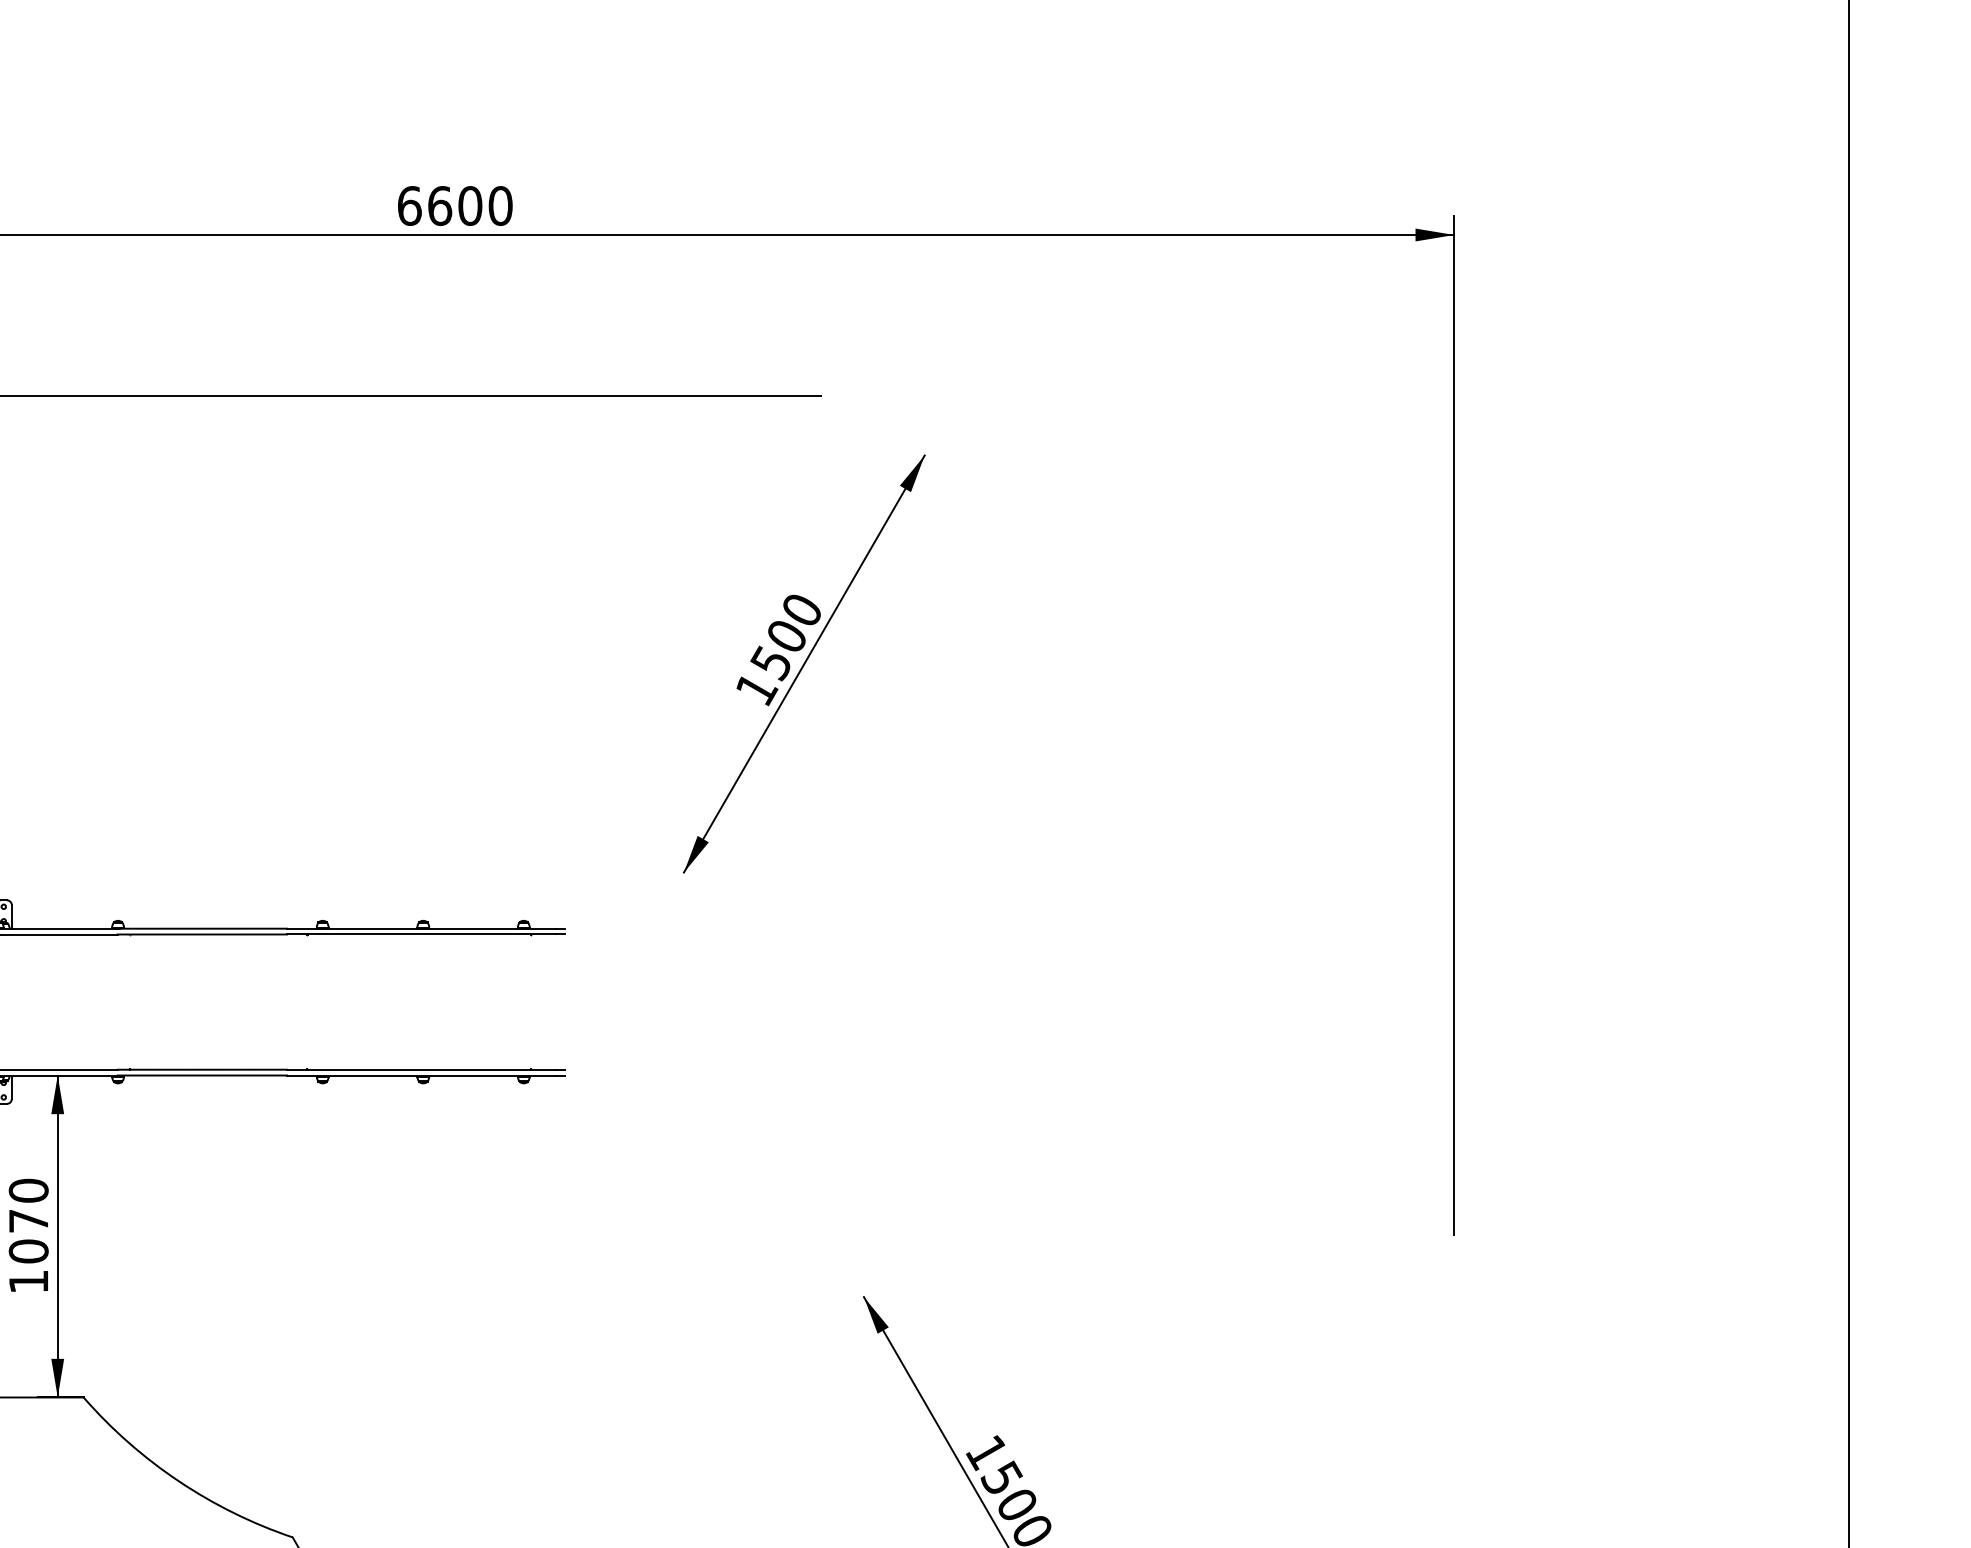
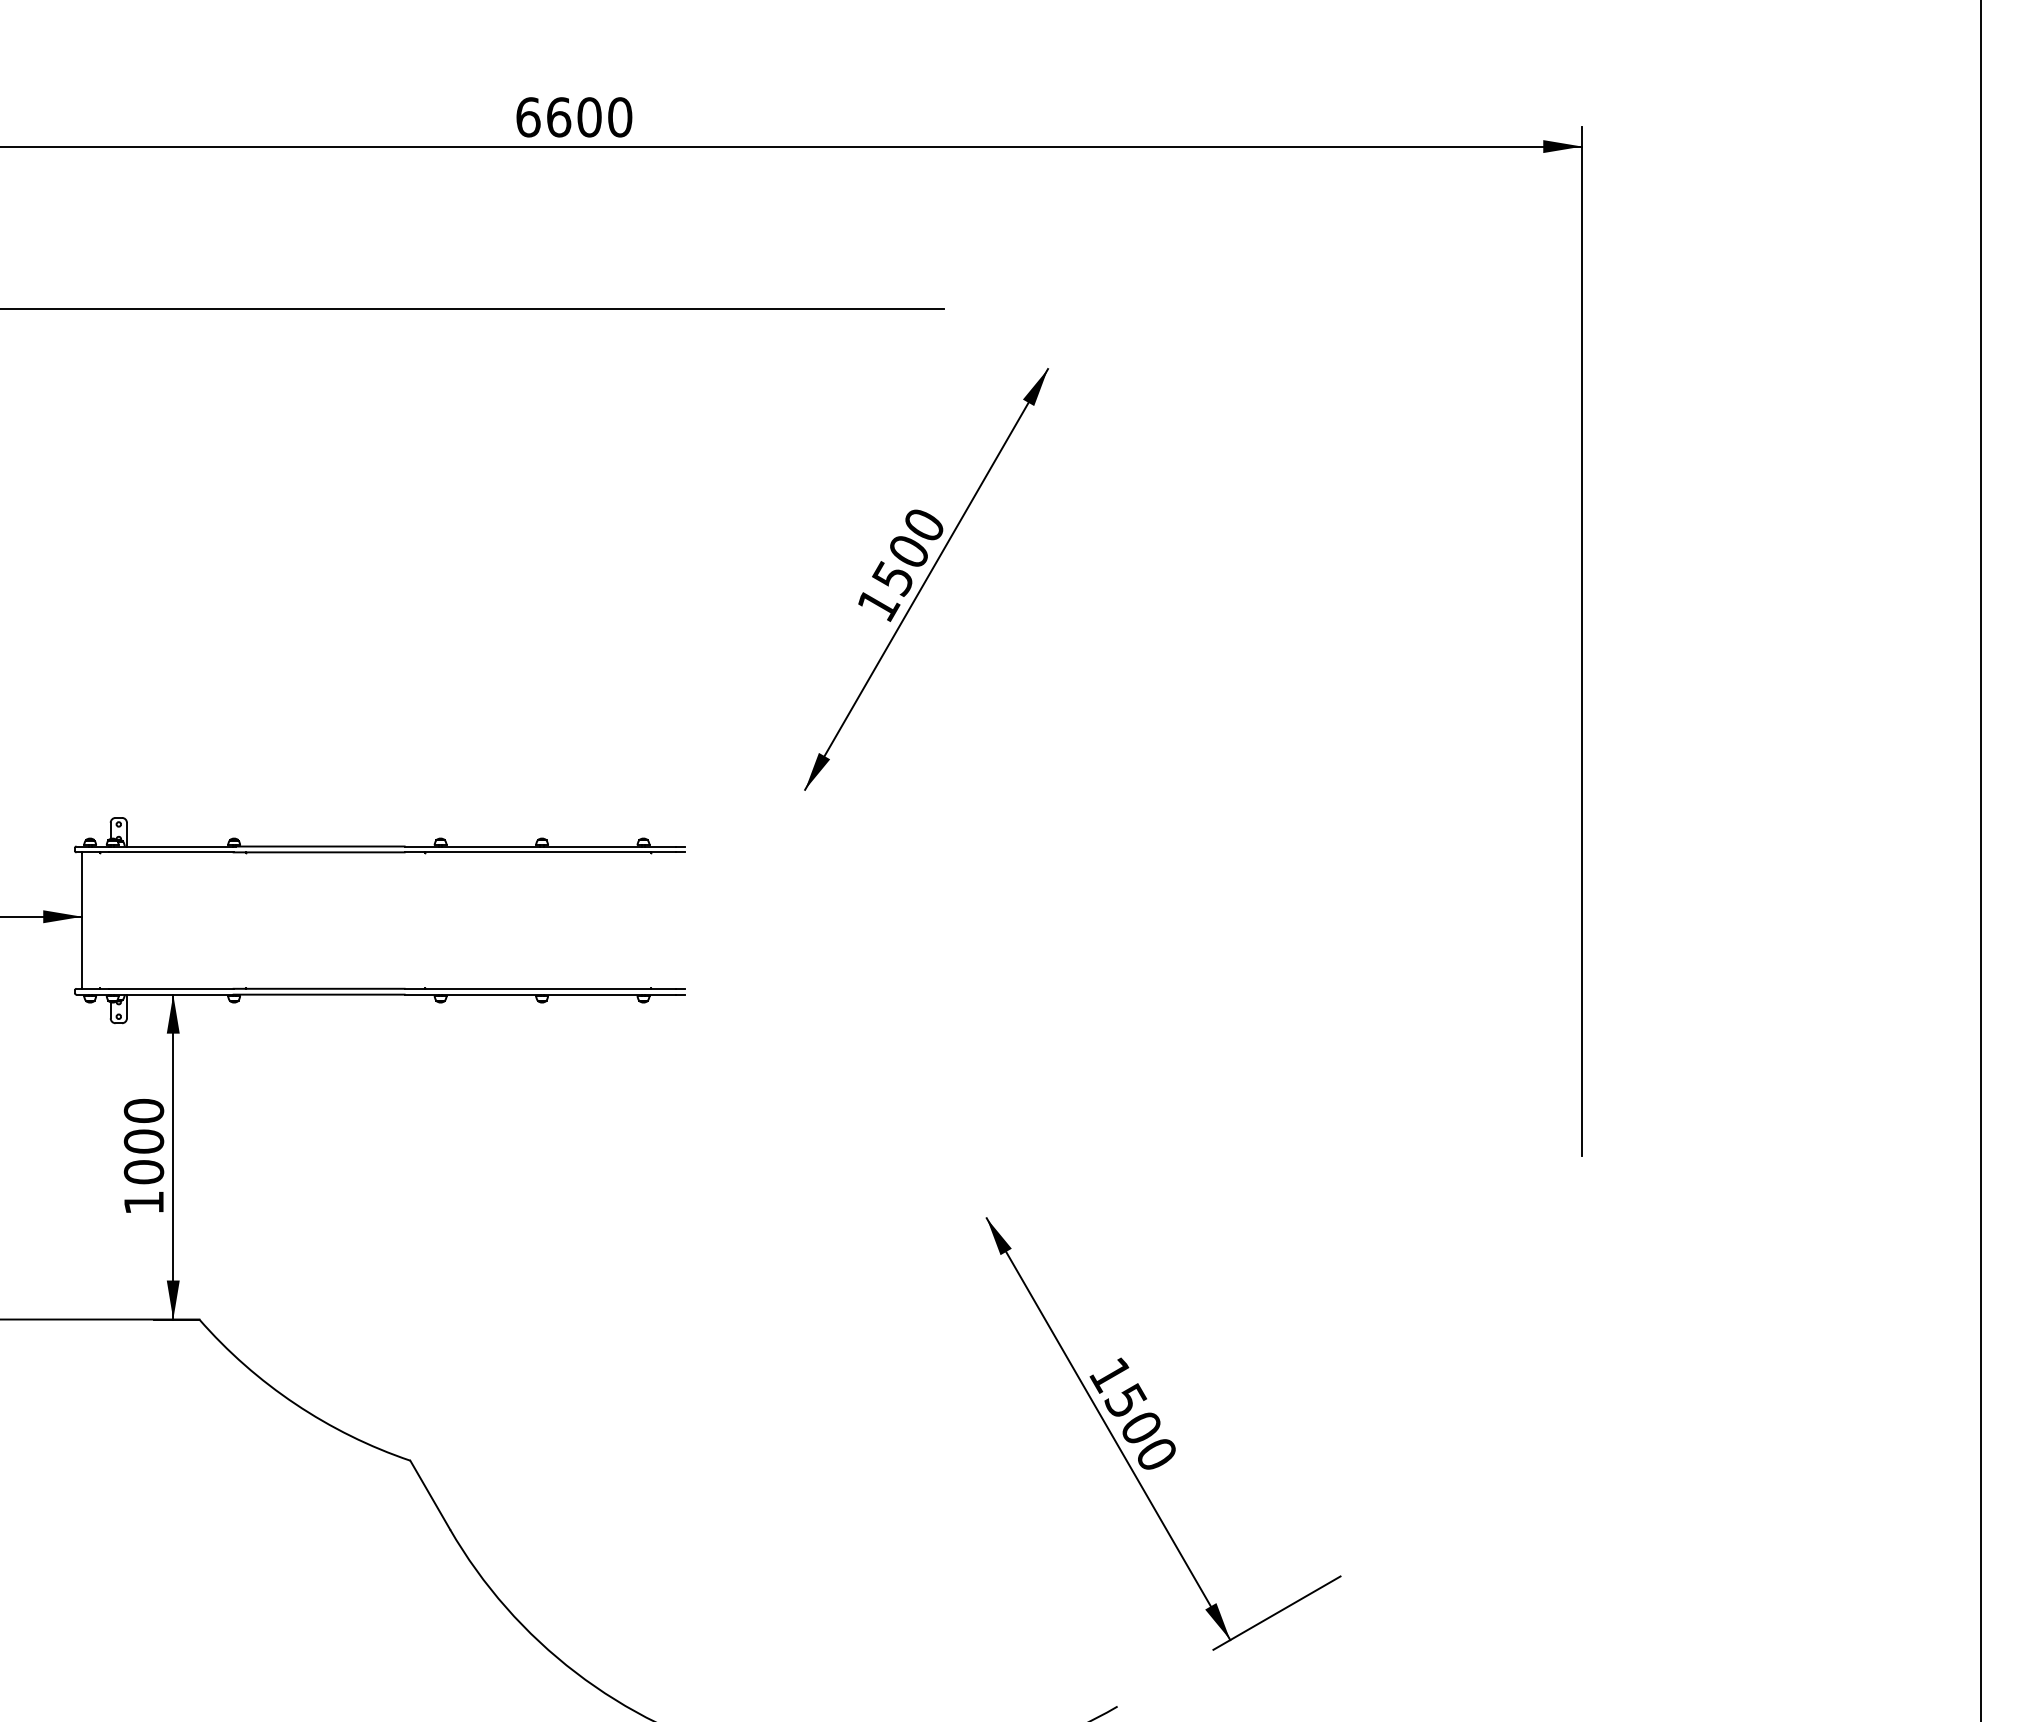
text: (28, 1221) -> (143, 1141), 1070 -> 1000

